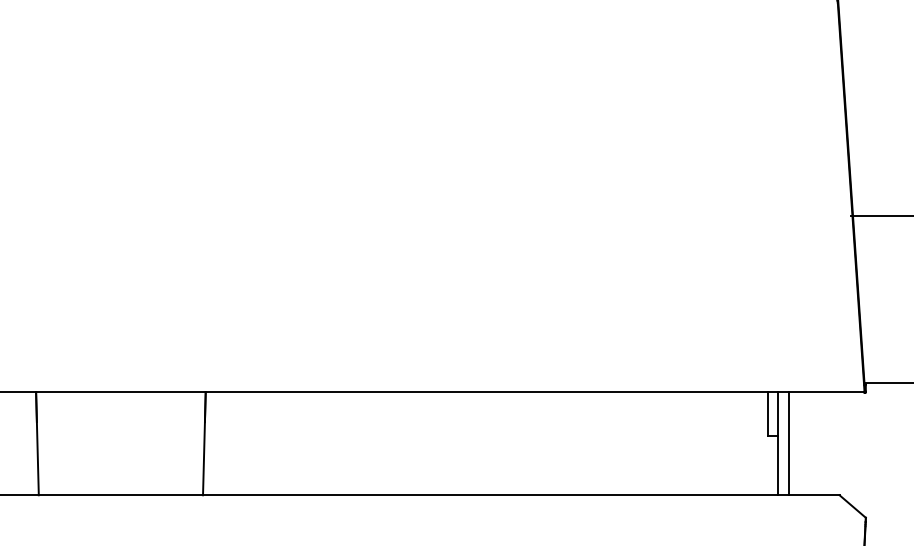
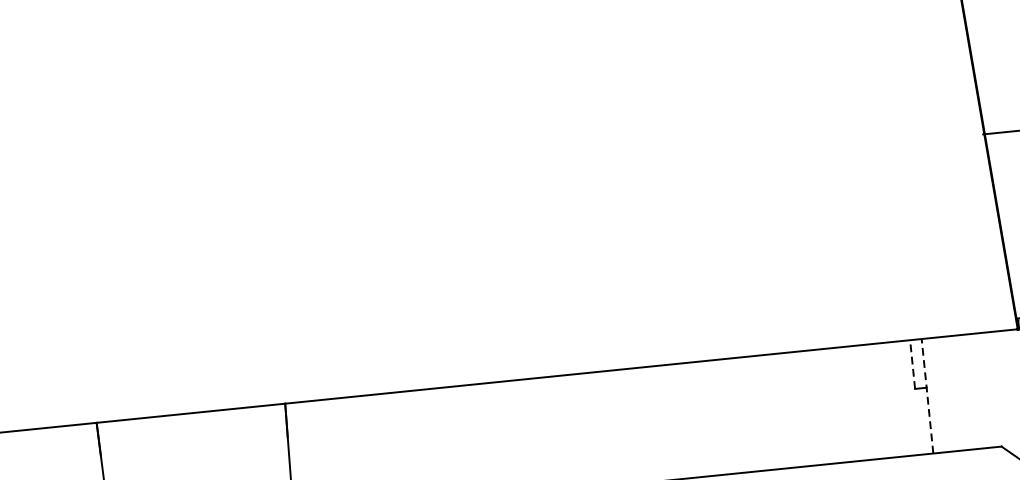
line: (767, 414) -> (912, 364), solid -> dashed
line: (778, 443) -> (927, 395), solid -> dashed
line: (788, 443) -> (938, 394), removed

